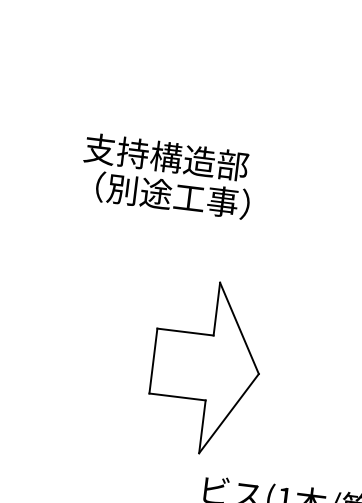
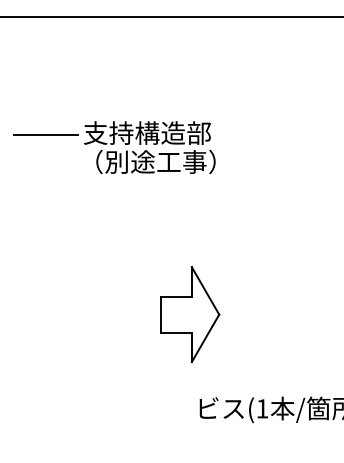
line: (49, 113) -> (45, 134), added
text: (166, 176) -> (149, 147), moved
part: (207, 367) -> (190, 314), size x0.71

